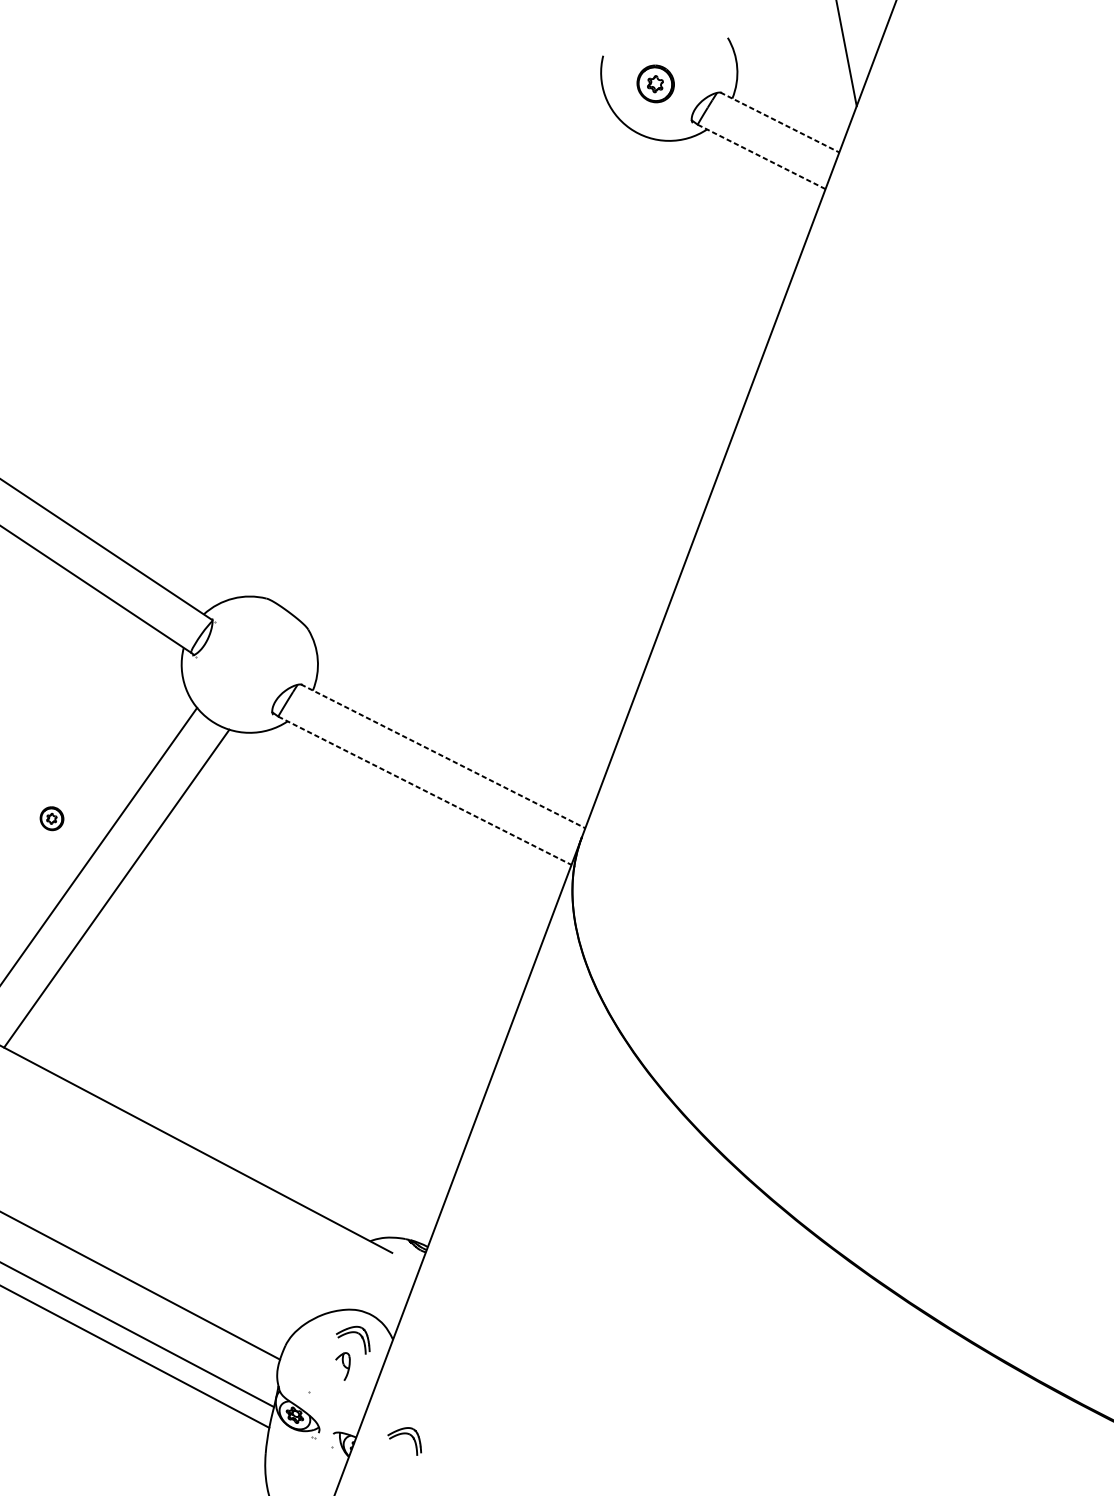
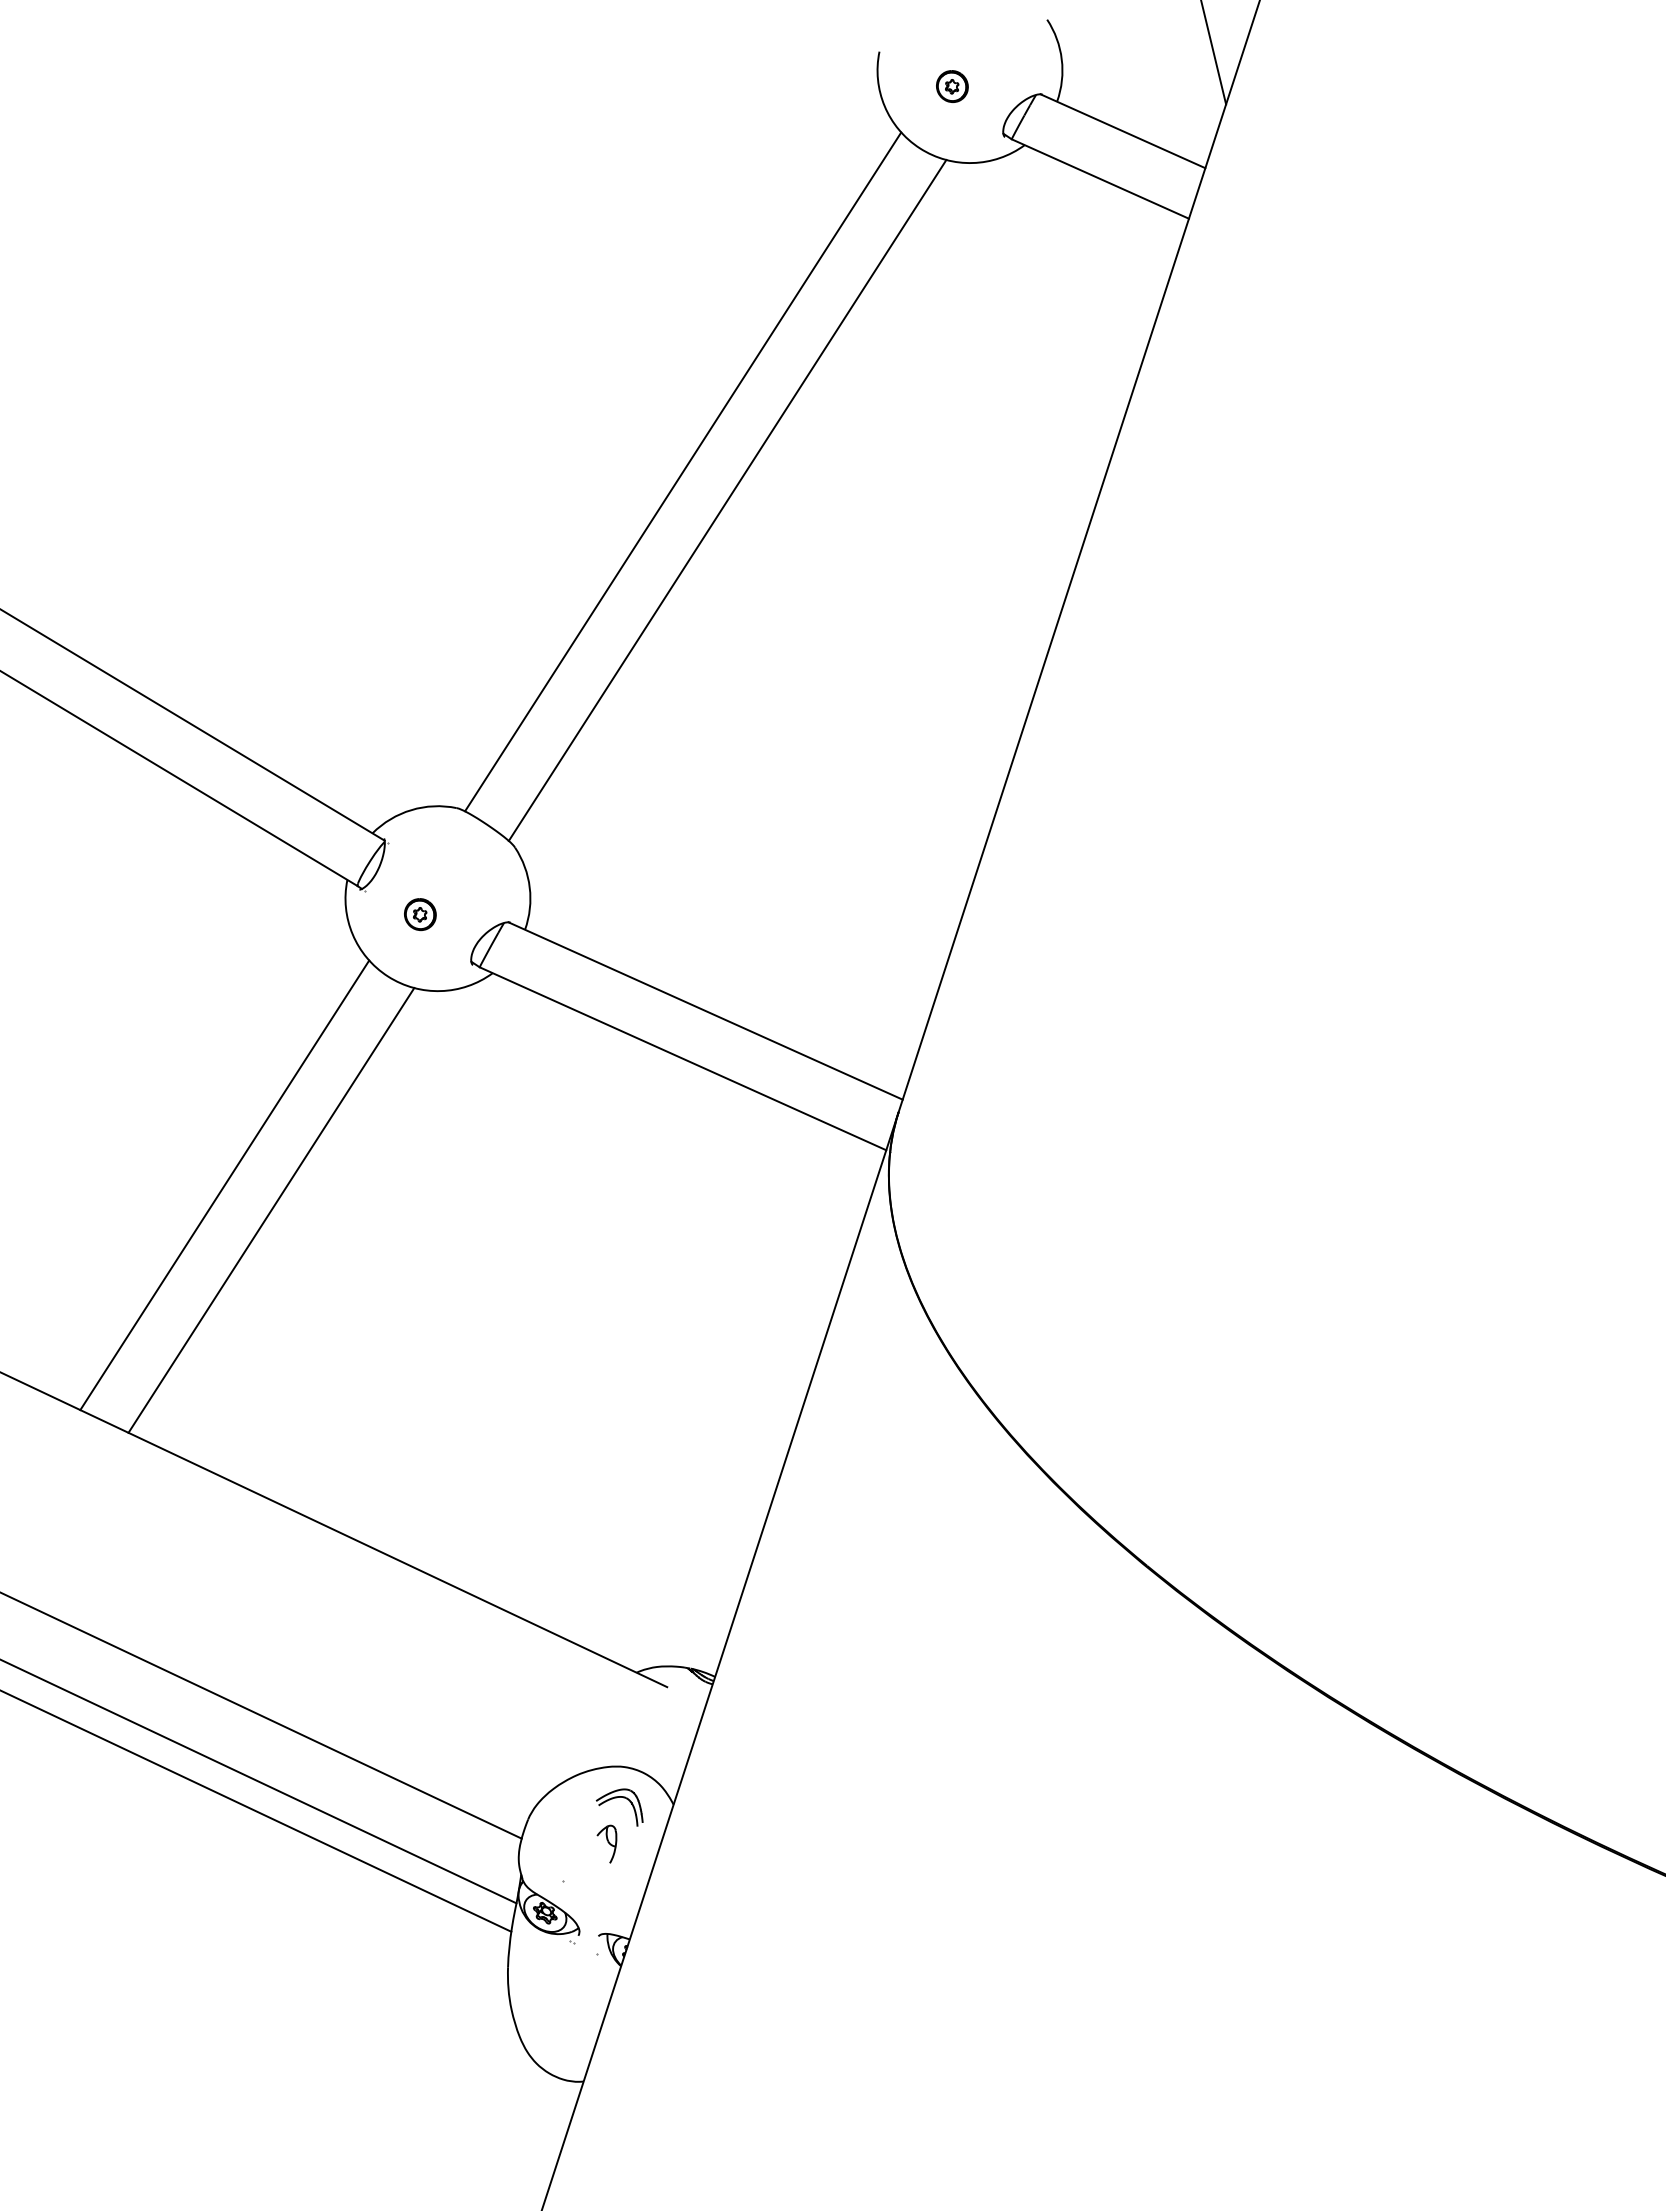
part: (655, 83) -> (952, 86), size x0.62
line: (780, 122) -> (1123, 131), dashed -> solid
line: (761, 157) -> (1100, 179), dashed -> solid
line: (444, 358) -> (683, 471), added
line: (476, 381) -> (727, 500), added
line: (443, 756) -> (706, 1011), dashed -> solid
line: (425, 790) -> (683, 1058), dashed -> solid
part: (52, 818) -> (420, 914), moved
part: (402, 1434) -> (692, 1932), removed

